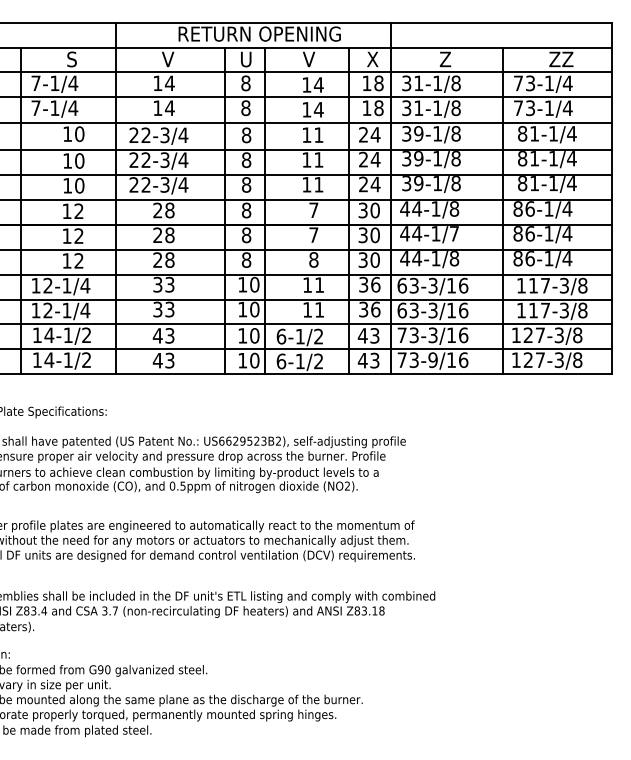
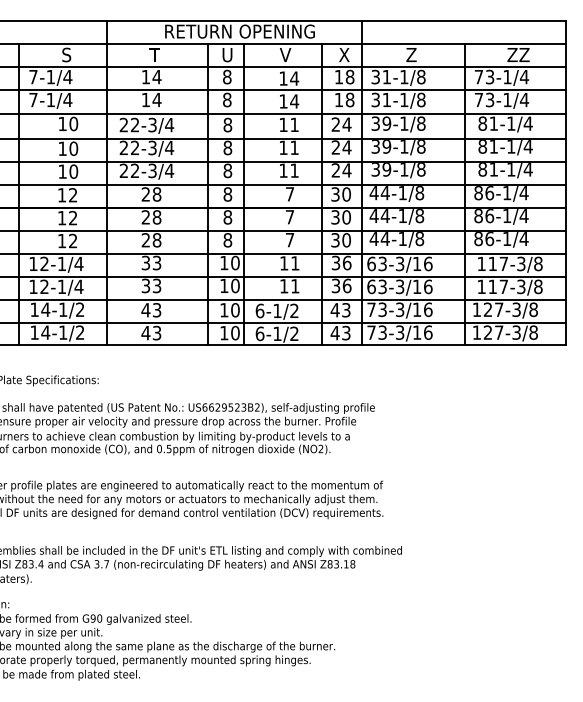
text: (168, 59) -> (155, 55), V -> T
text: (454, 233) -> (419, 215), 44-1/7 -> 44-1/8
text: (313, 259) -> (289, 239), 8 -> 7
text: (432, 359) -> (399, 332), 73-9/16 -> 73-3/16

